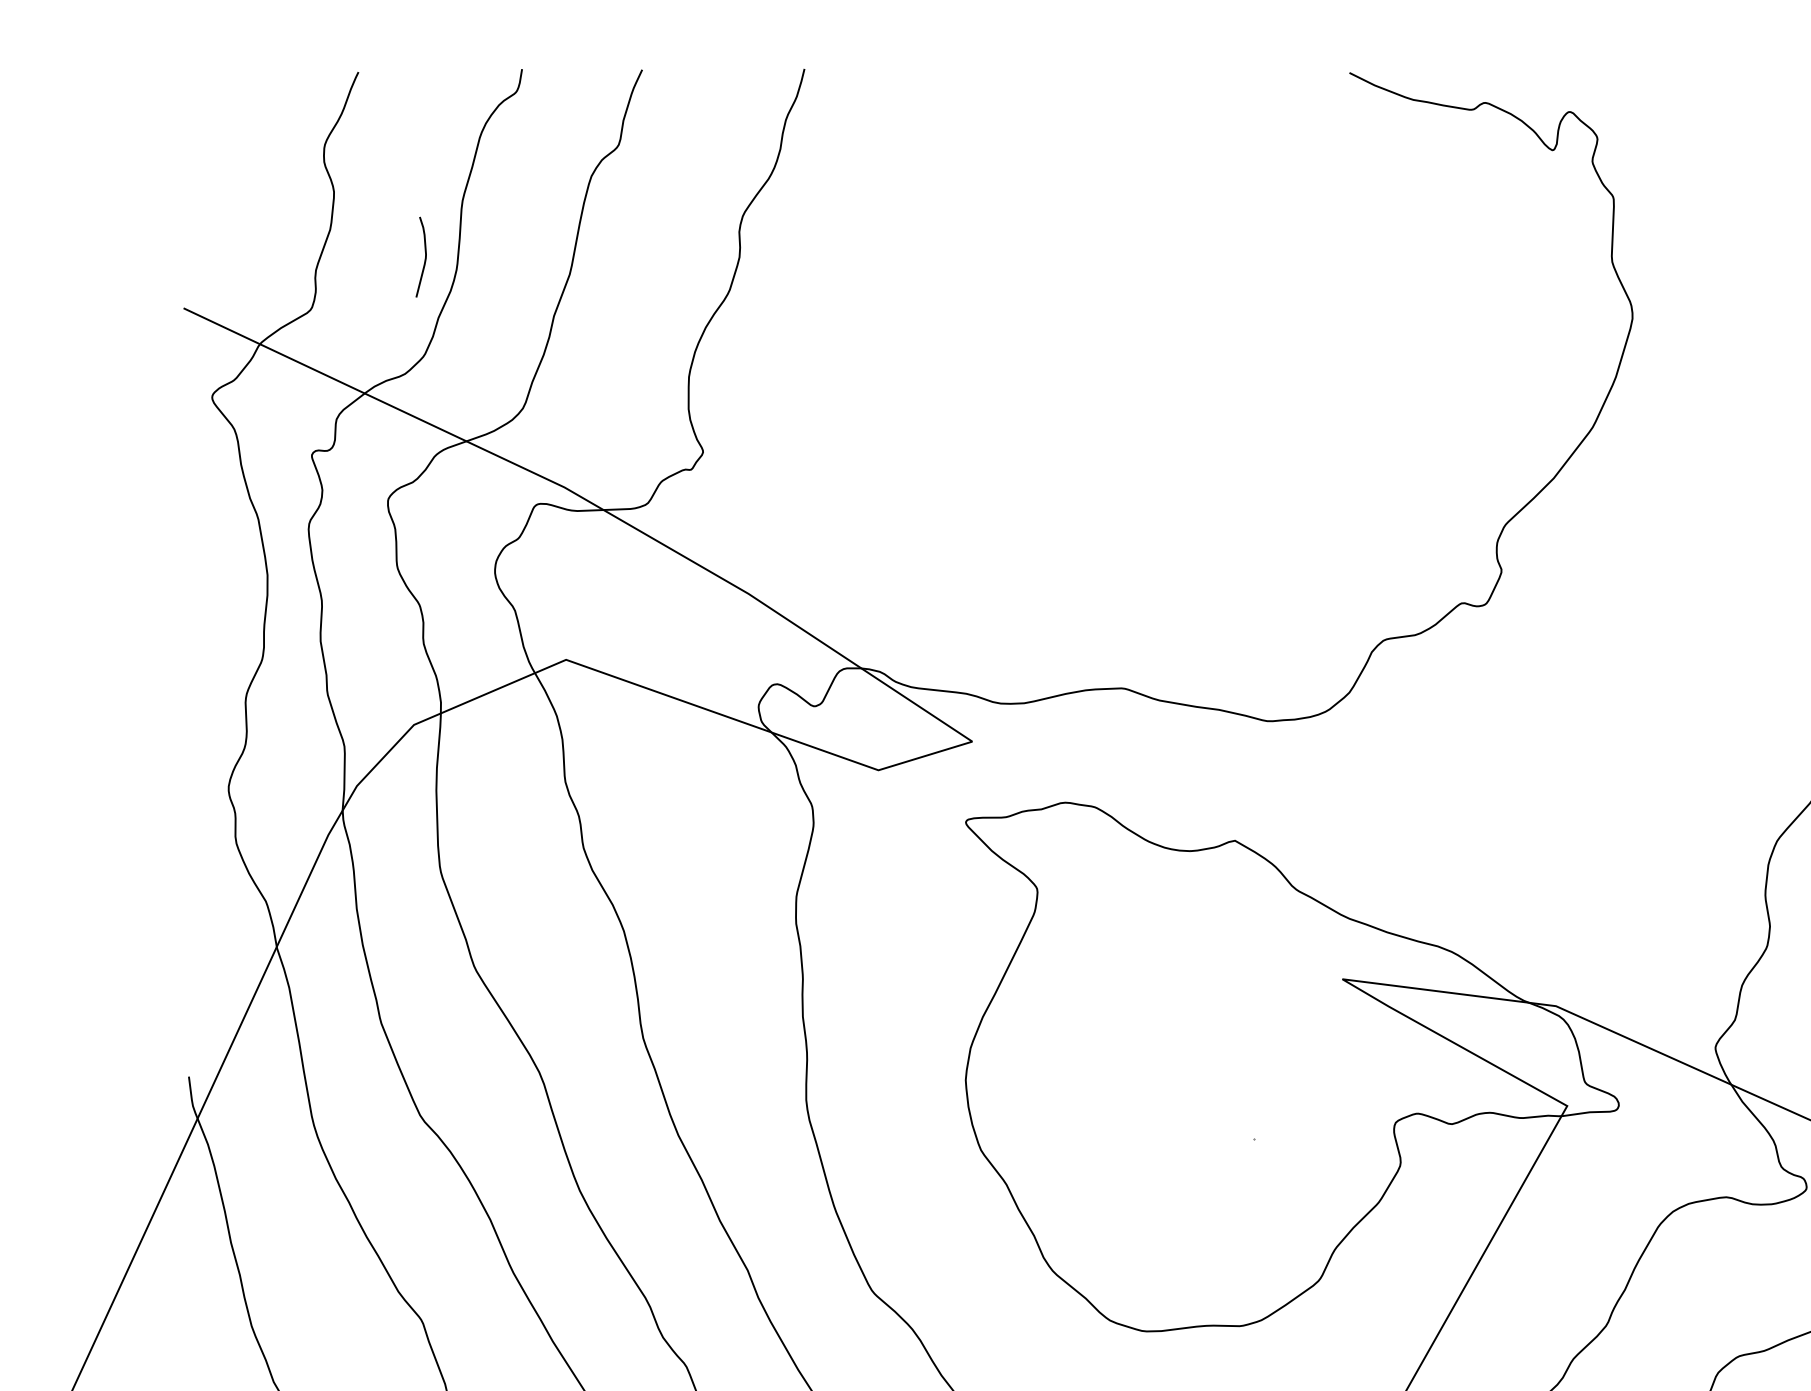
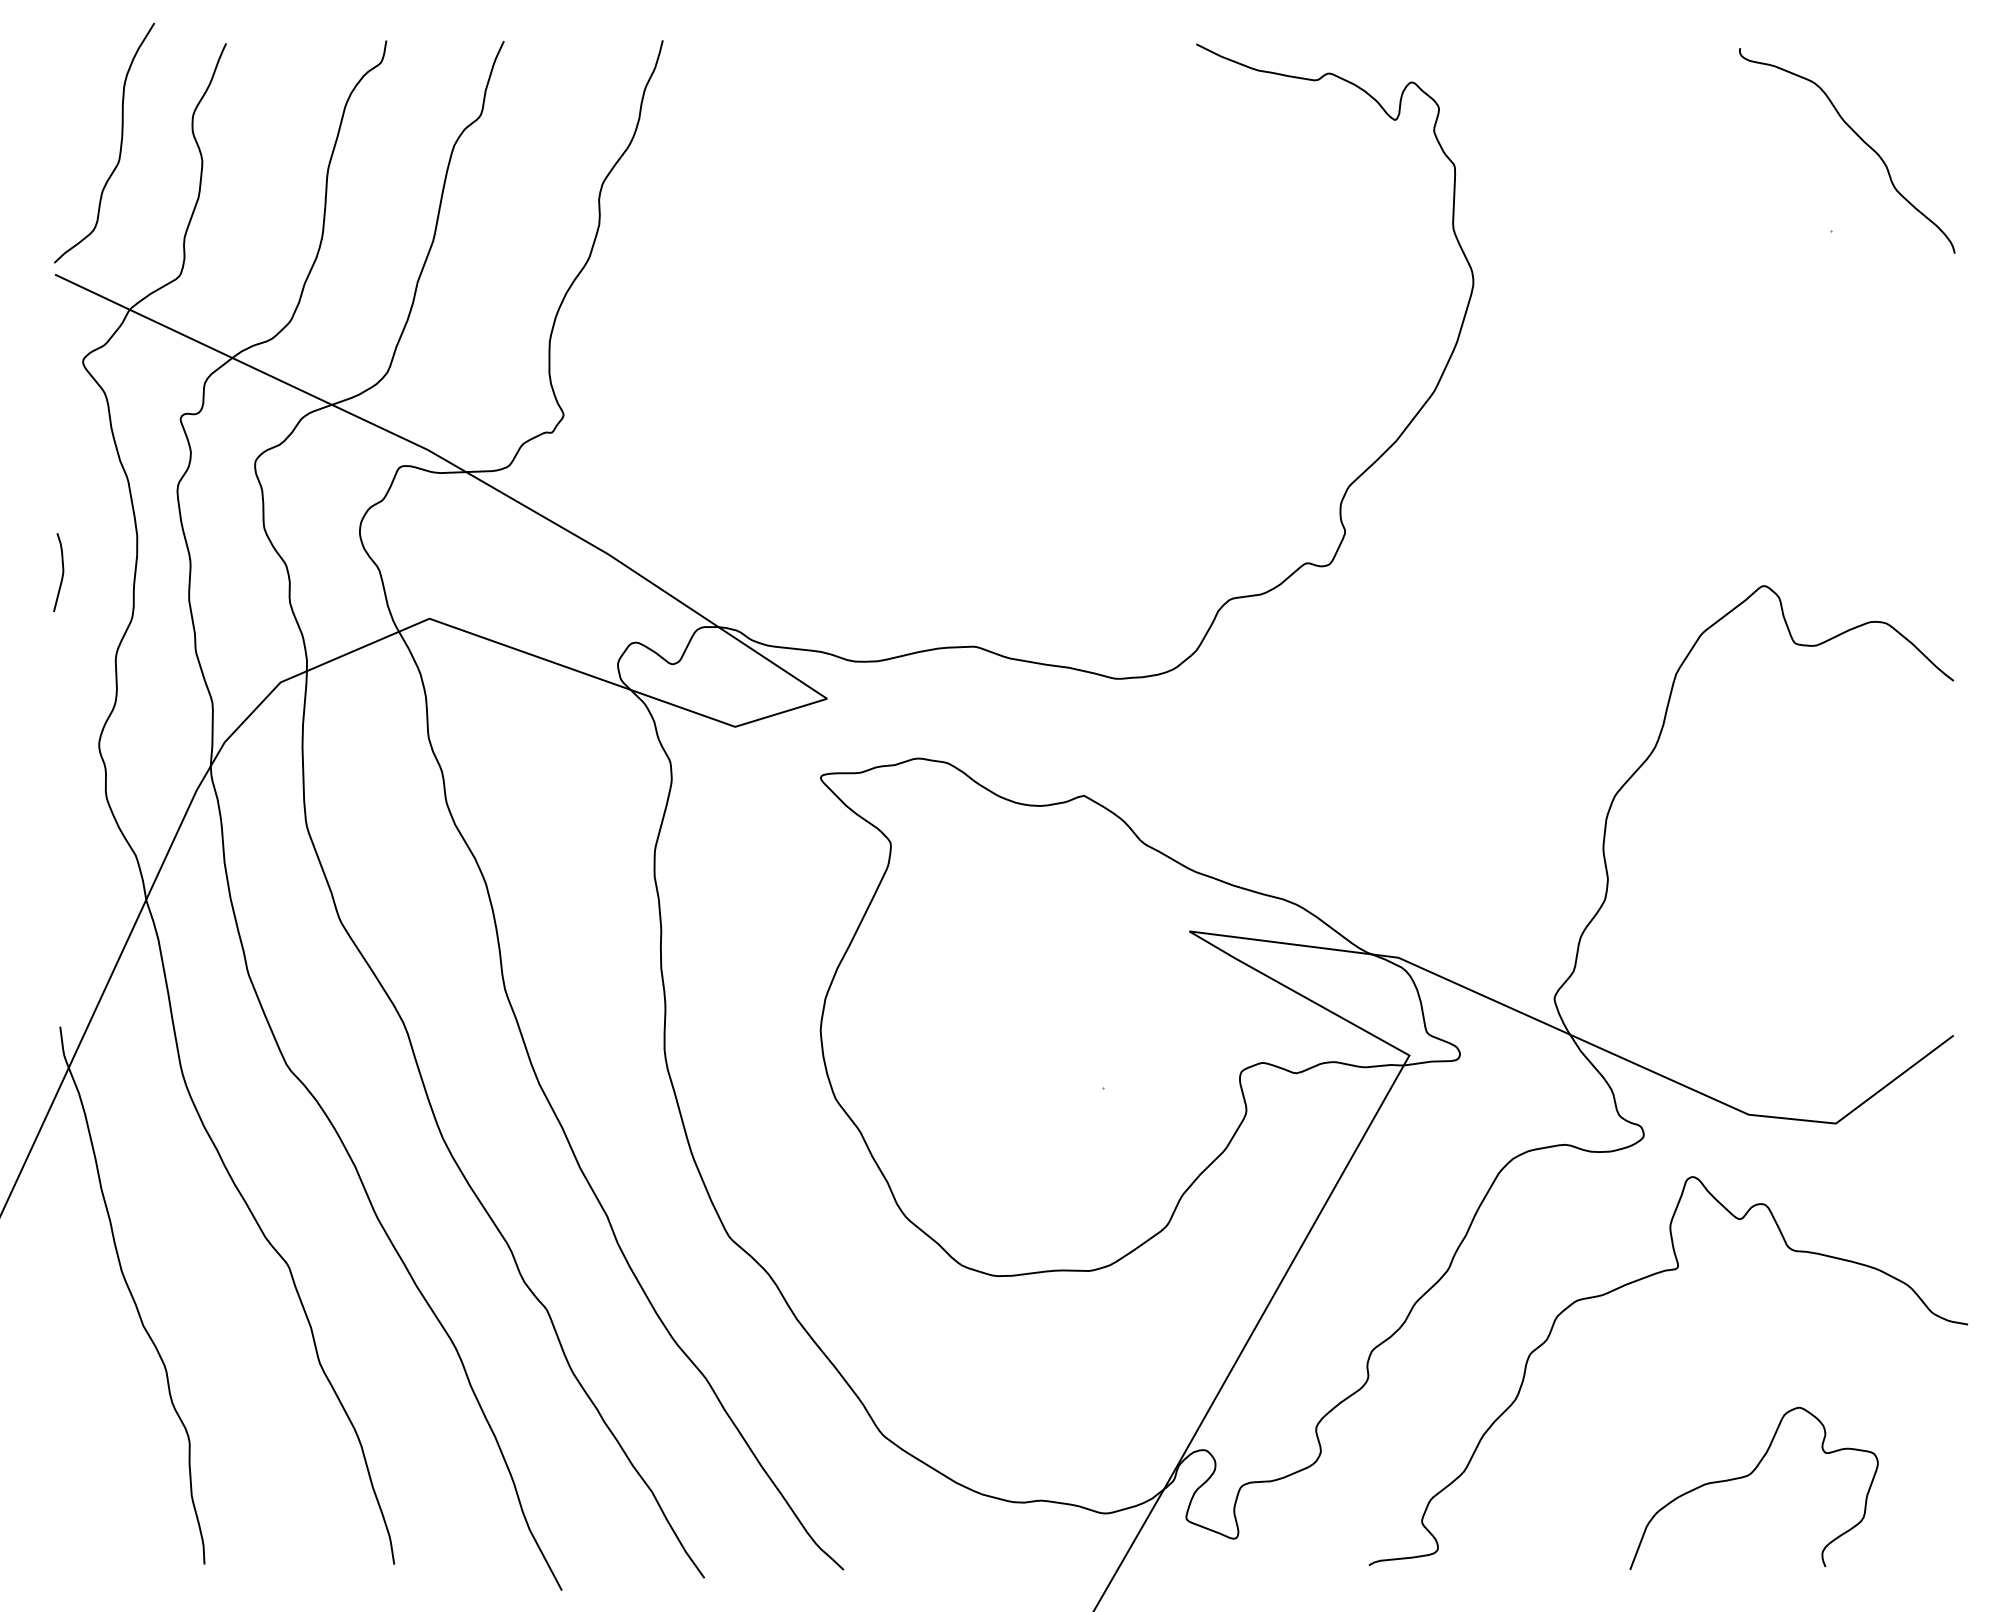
curve: (250, 173) -> (120, 142), added
curve: (425, 257) -> (62, 572), moved

